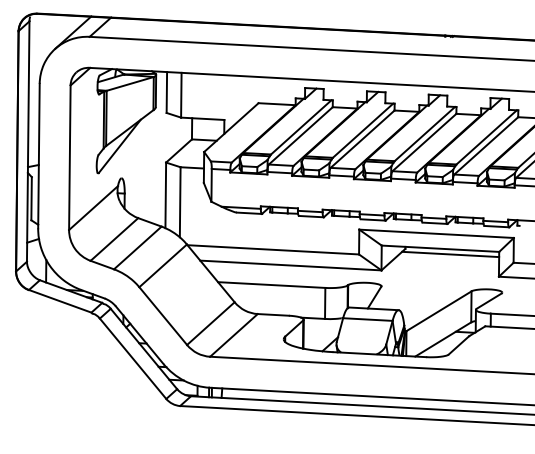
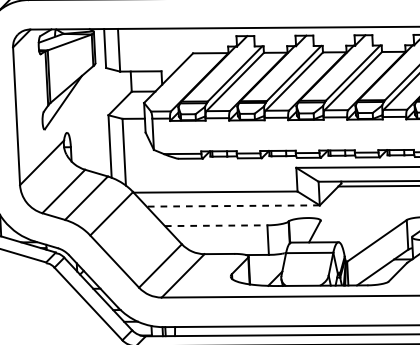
line: (290, 265) -> (232, 206), solid -> dashed
line: (271, 285) -> (215, 226), solid -> dashed

